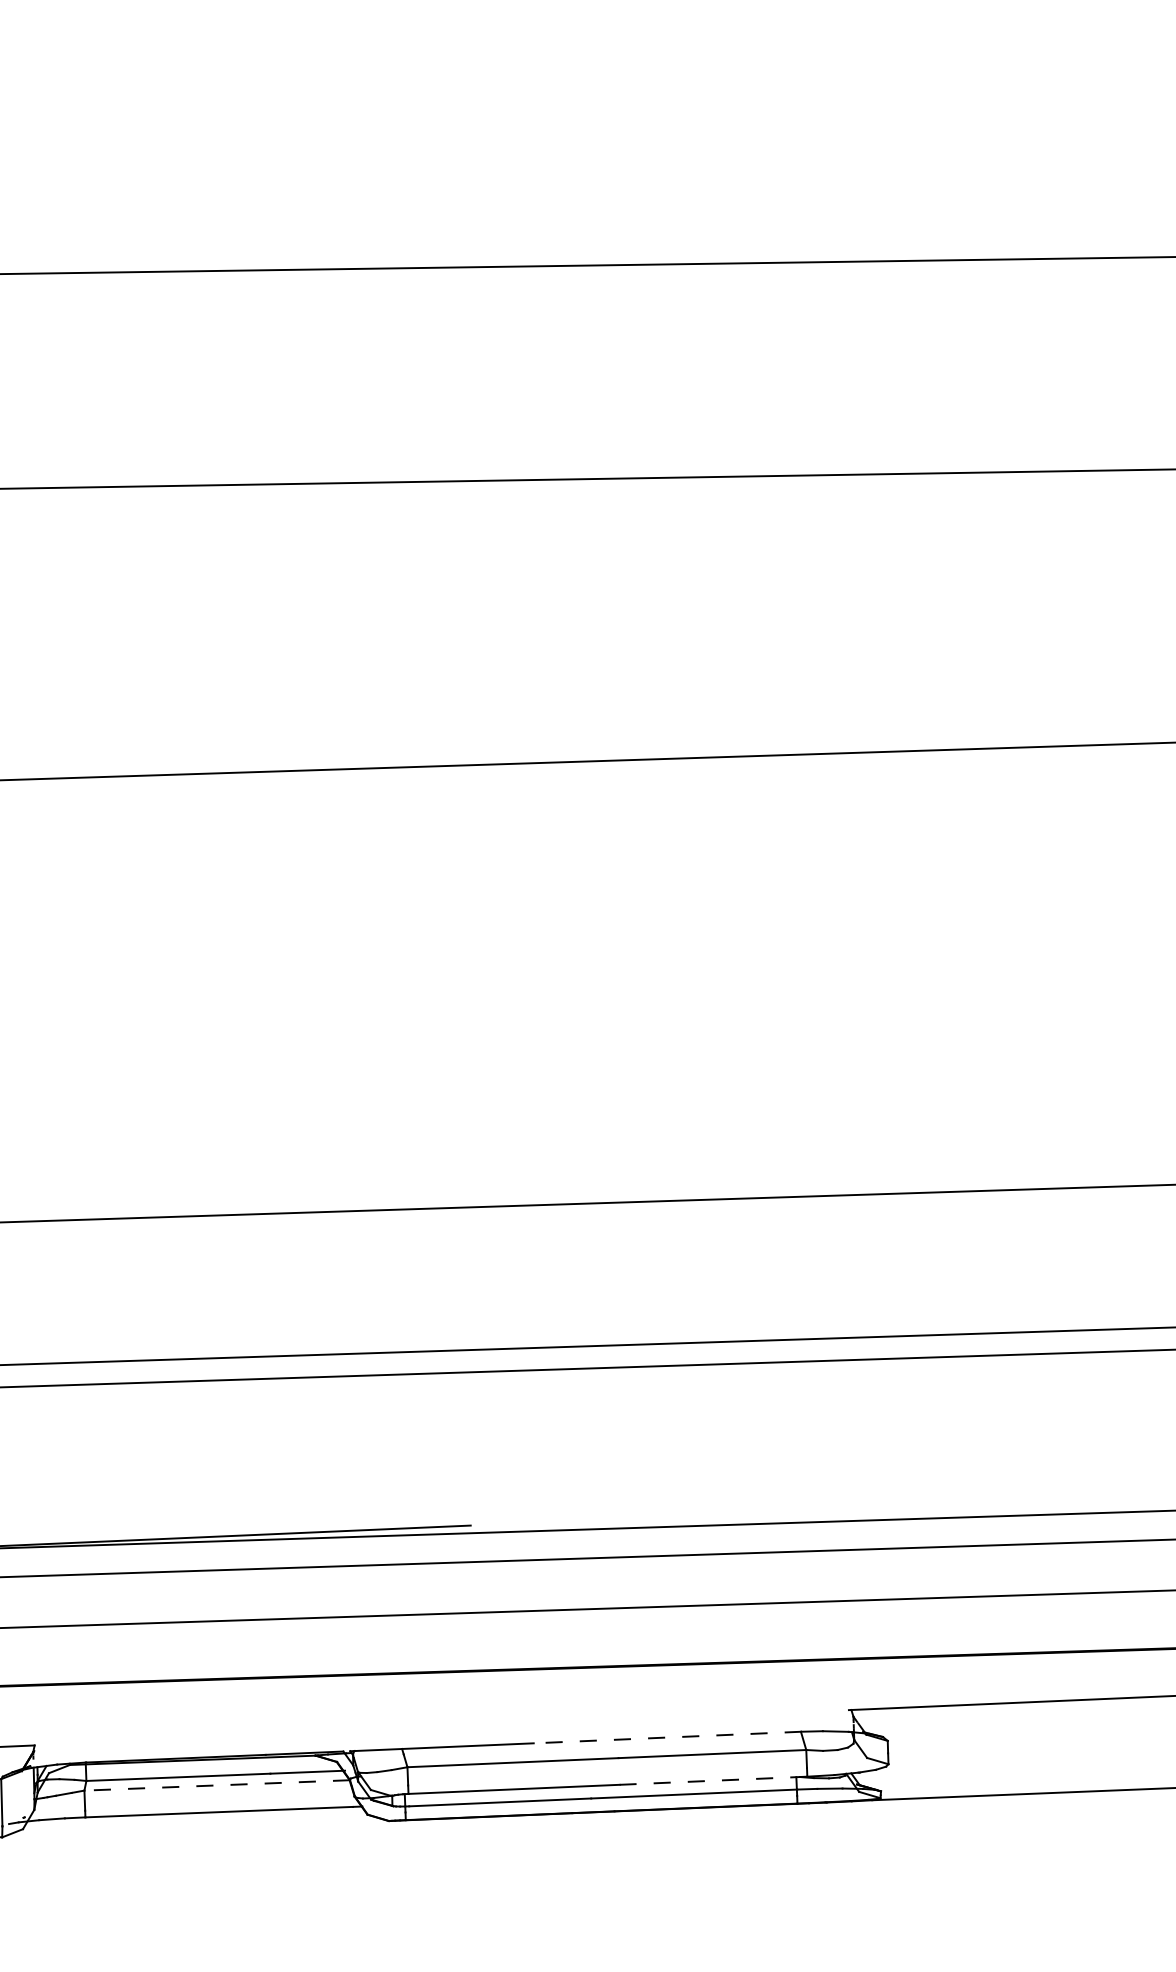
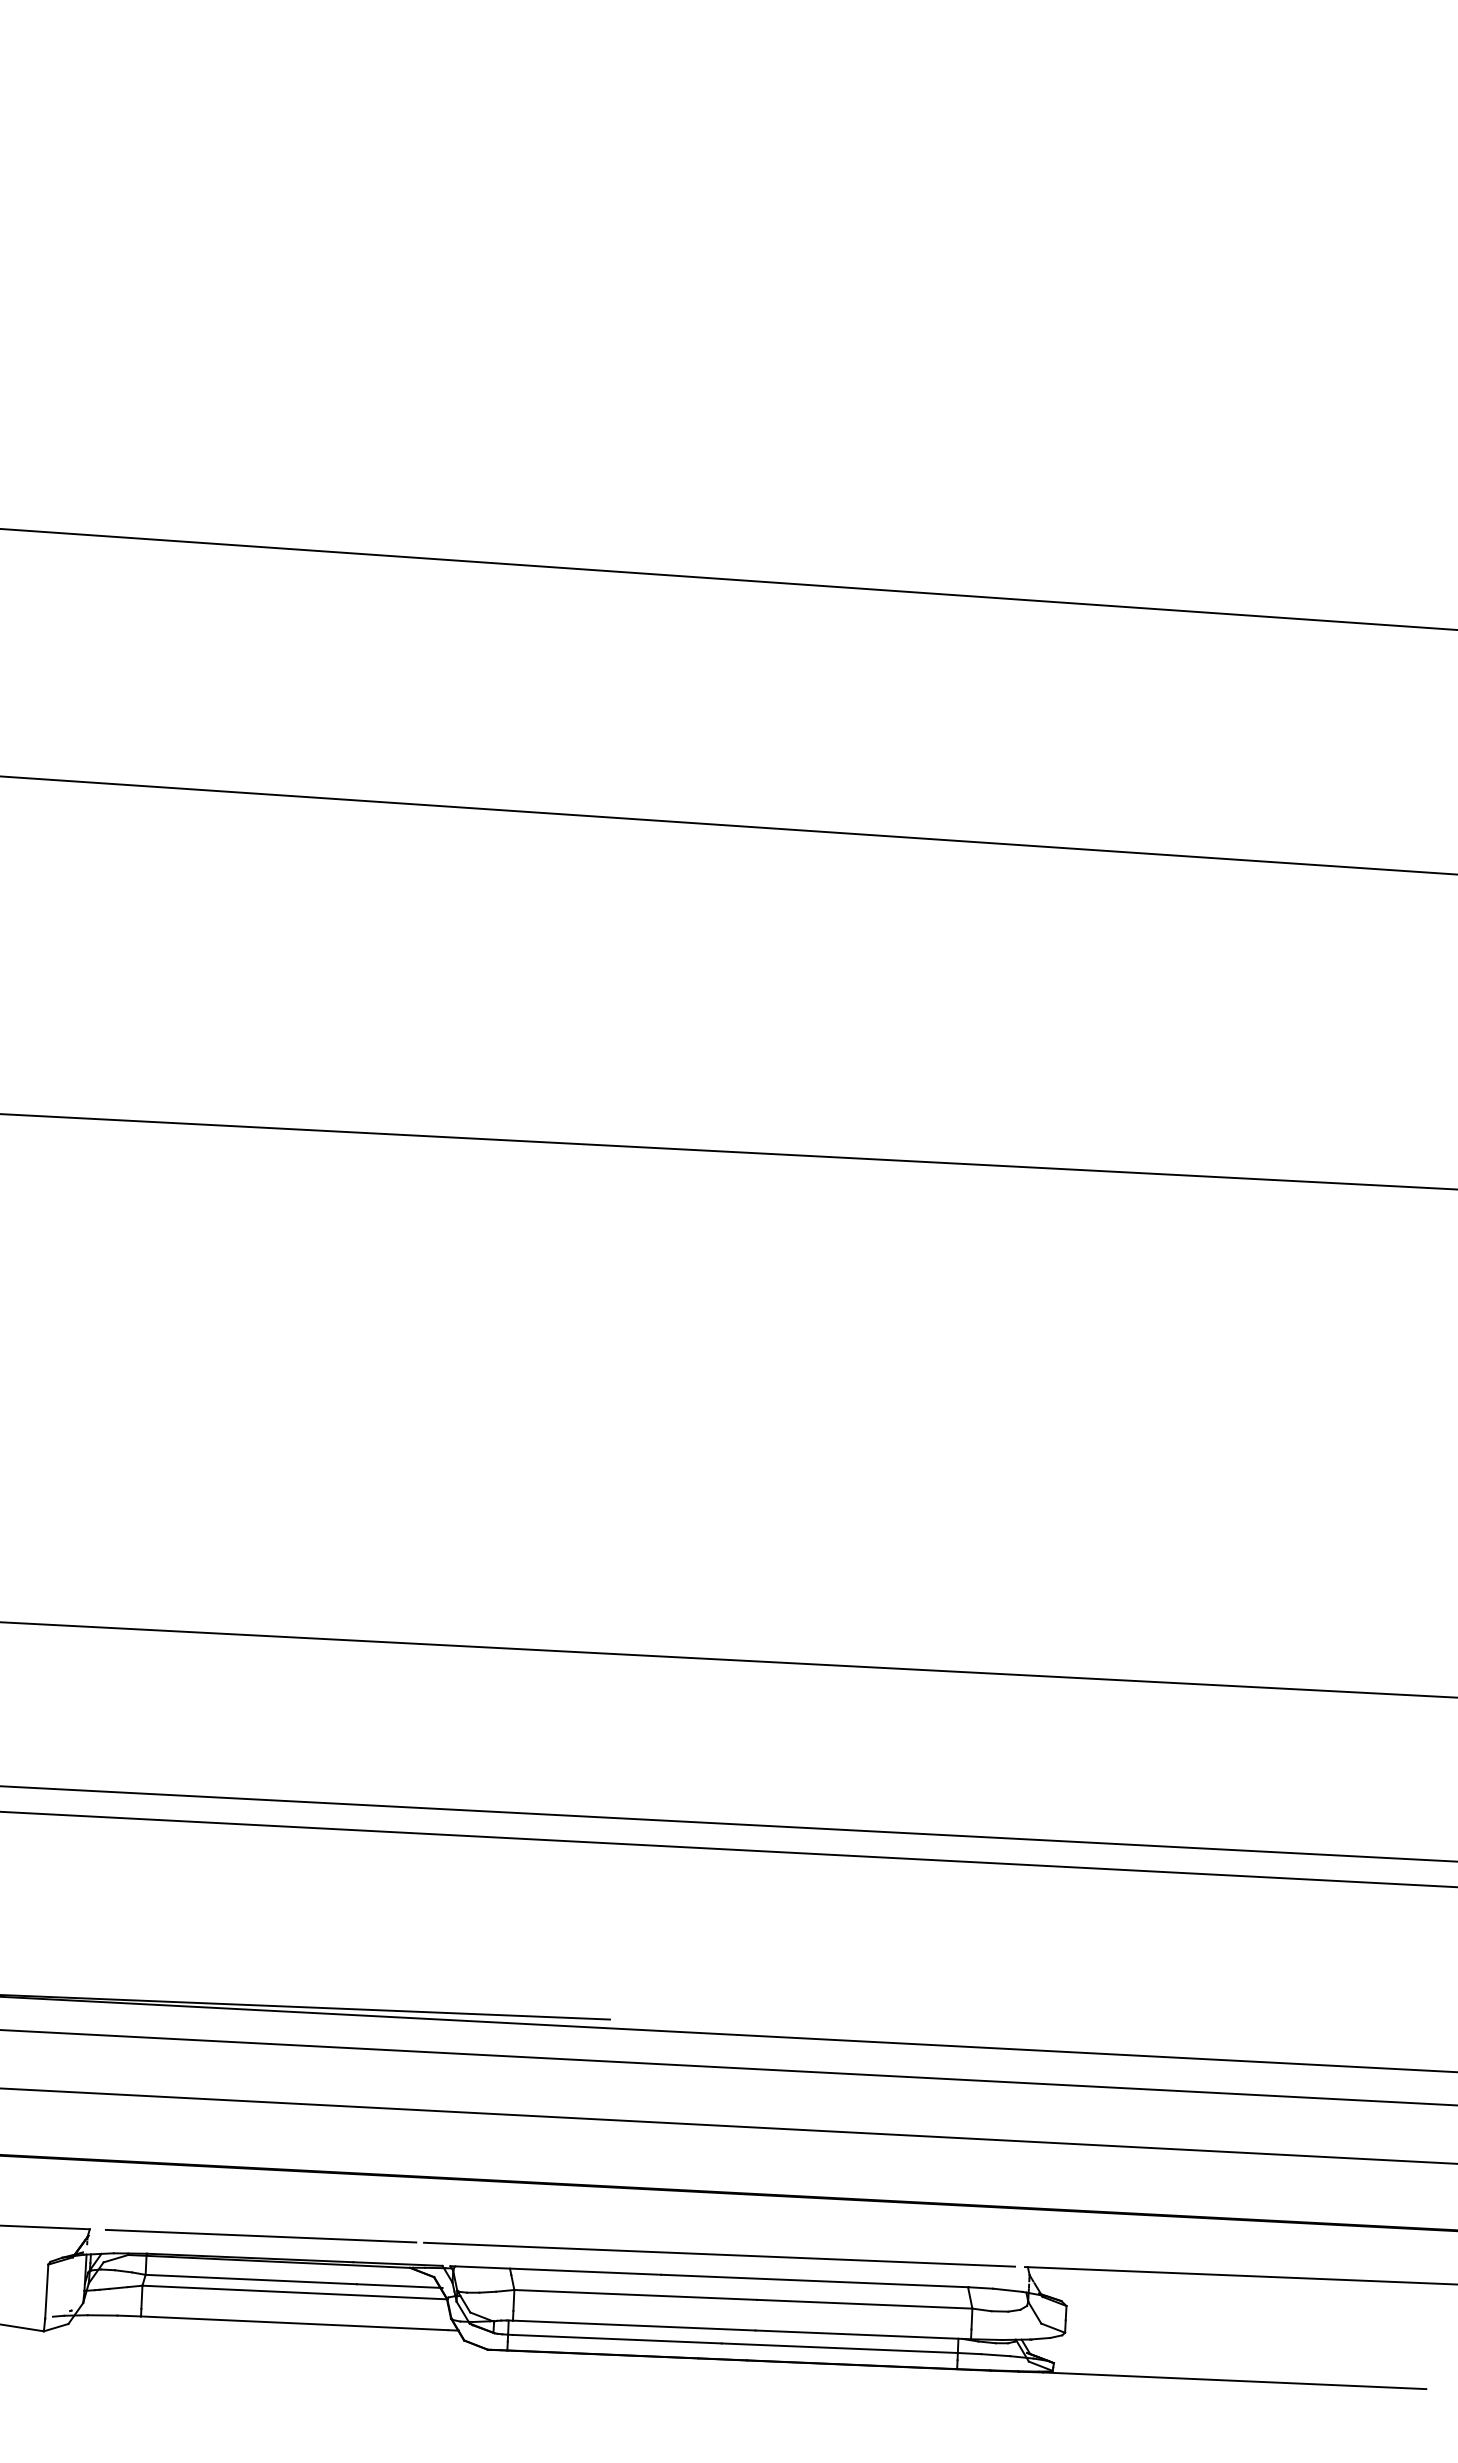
line: (582, 1721) -> (719, 2254), added
line: (667, 1737) -> (814, 2281), dashed -> solid
line: (183, 1738) -> (260, 2235), added
line: (713, 1780) -> (863, 2334), dashed -> solid
line: (216, 1785) -> (294, 2292), dashed -> solid

